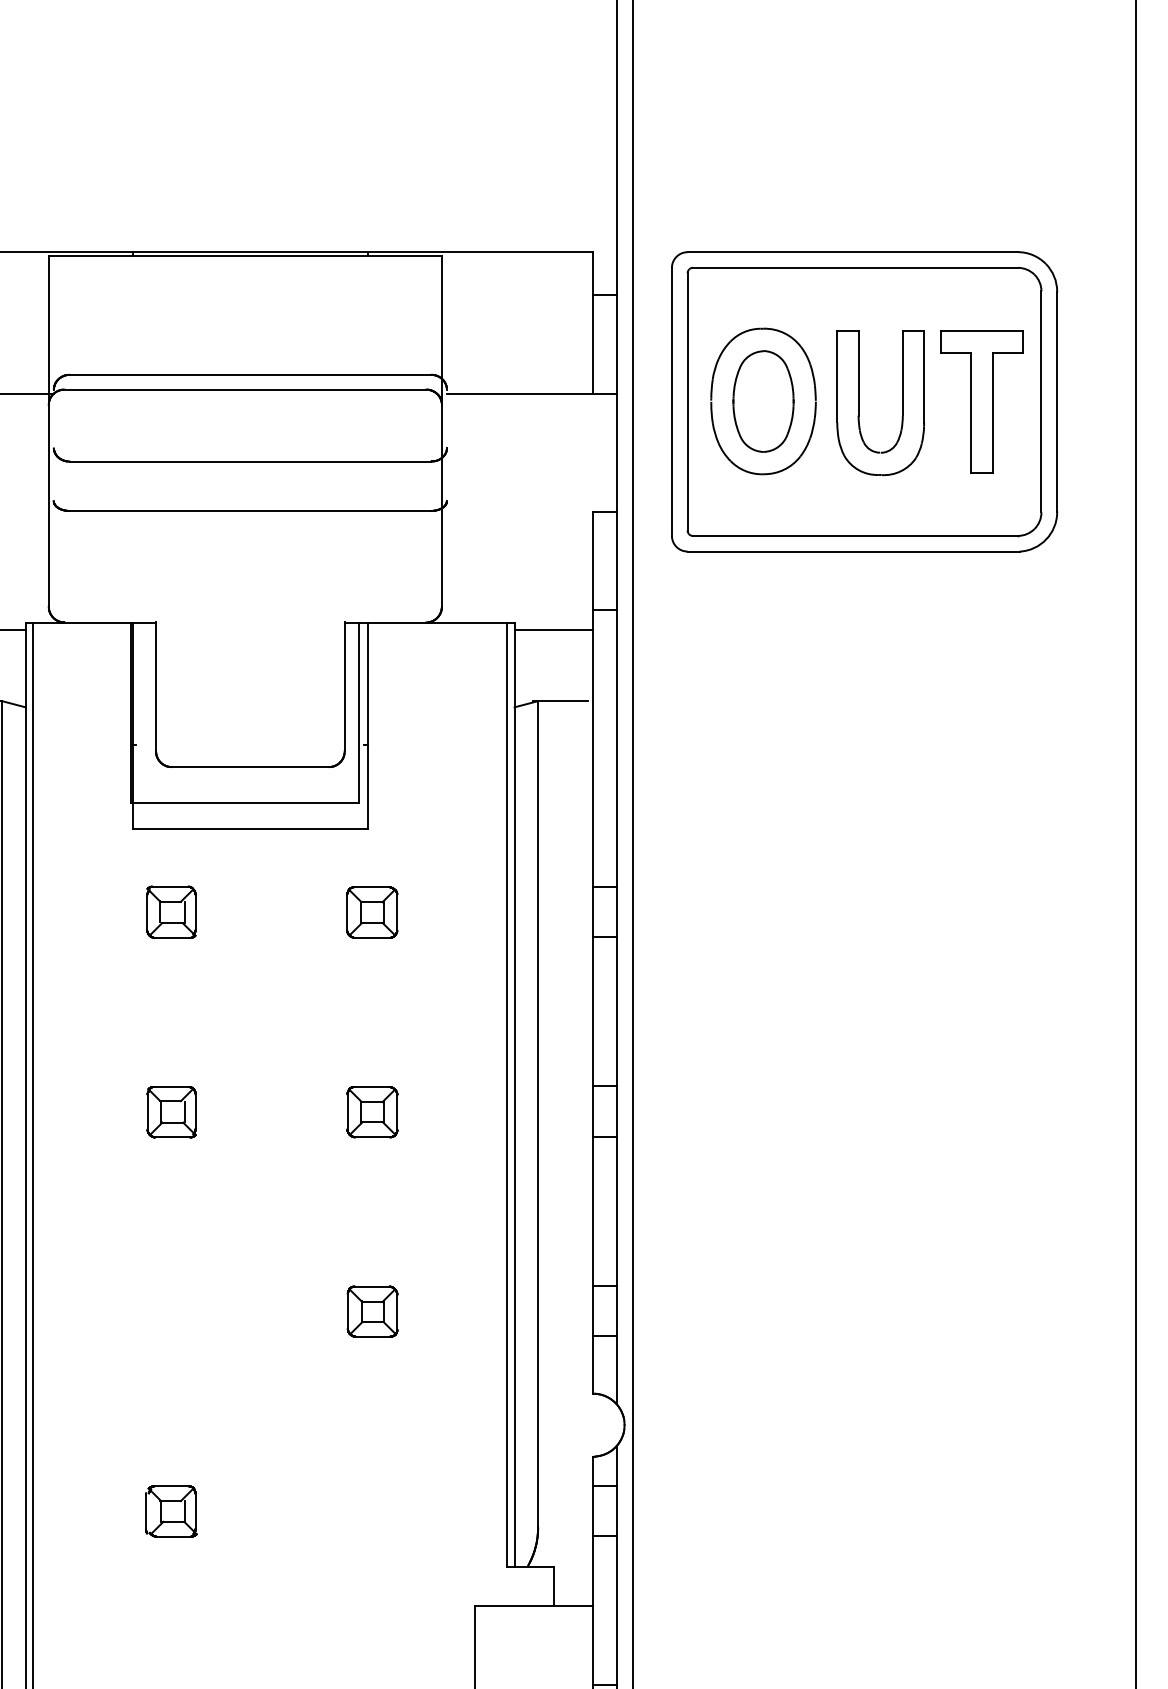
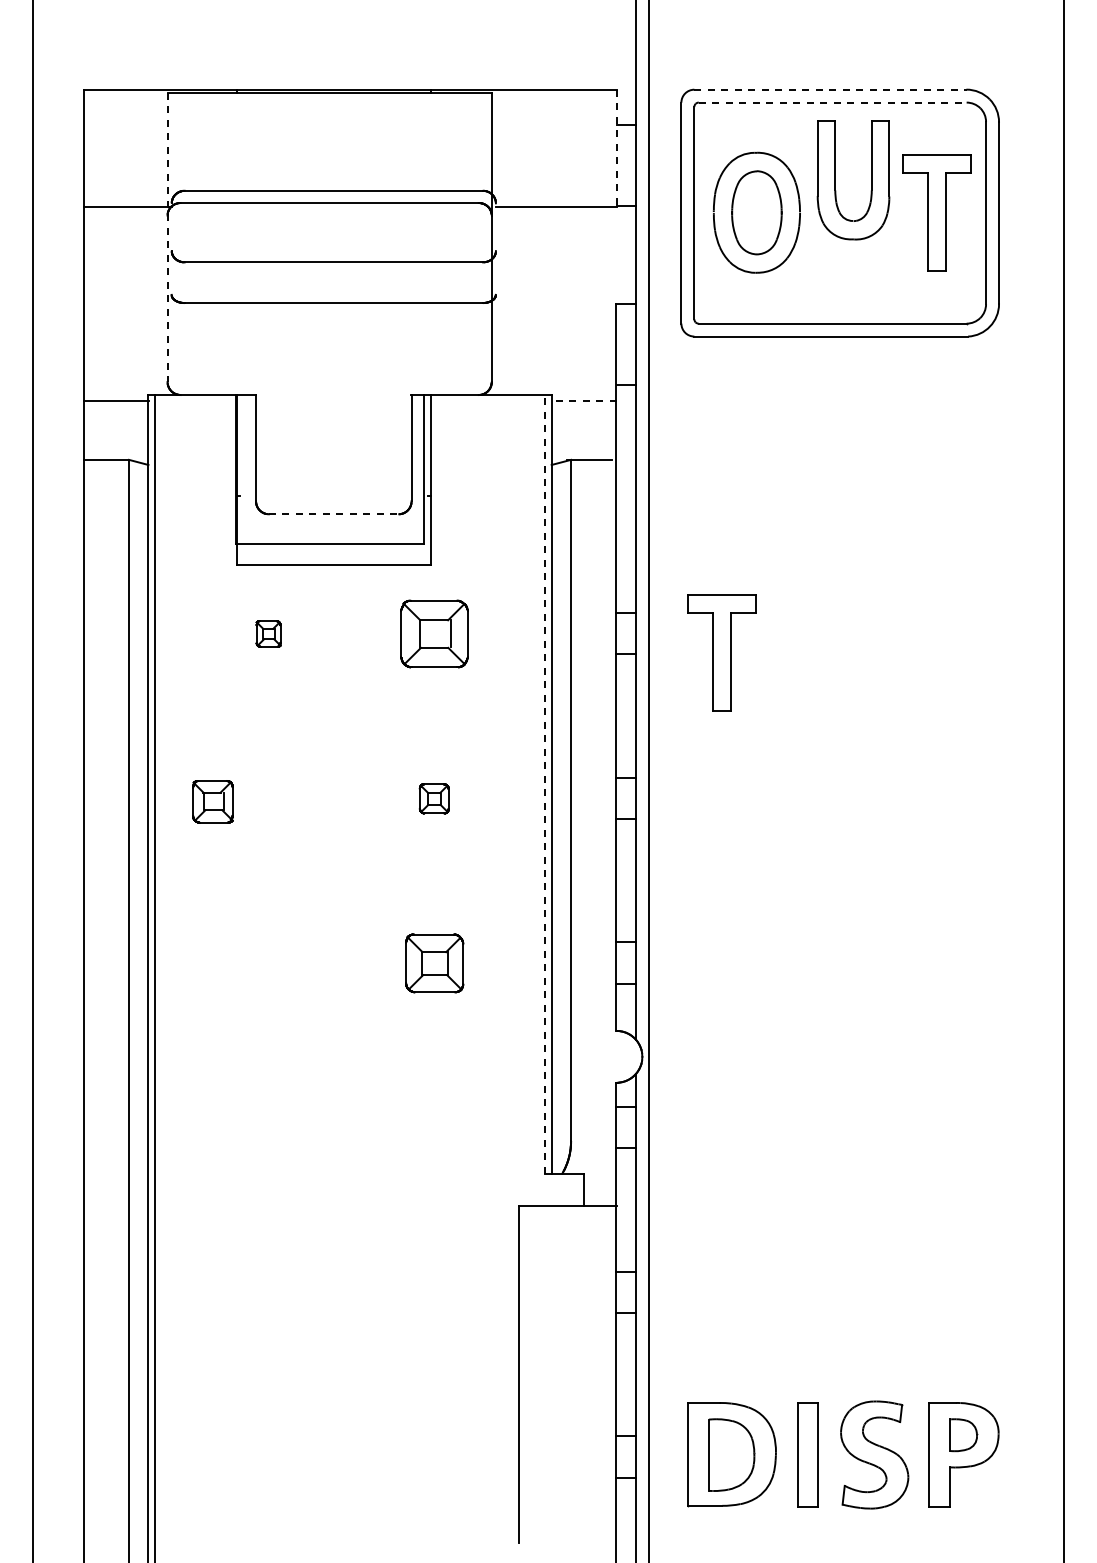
line: (852, 251) -> (830, 89), solid -> dashed
line: (855, 267) -> (832, 102), solid -> dashed
line: (593, 323) -> (616, 148), solid -> dashed
part: (858, 403) -> (835, 180), moved
line: (48, 431) -> (167, 237), solid -> dashed
line: (553, 630) -> (583, 401), solid -> dashed
line: (250, 767) -> (333, 514), solid -> dashed
part: (171, 911) -> (268, 633), size x0.6
part: (371, 912) -> (433, 634), size x1.6
part: (720, 934) -> (721, 652), added
line: (507, 1093) -> (545, 783), solid -> dashed
part: (171, 1111) -> (212, 801), moved
part: (371, 1111) -> (433, 798), size x0.7
part: (372, 1310) -> (434, 962), size x1.4
part: (171, 1510) -> (268, 1127), removed

